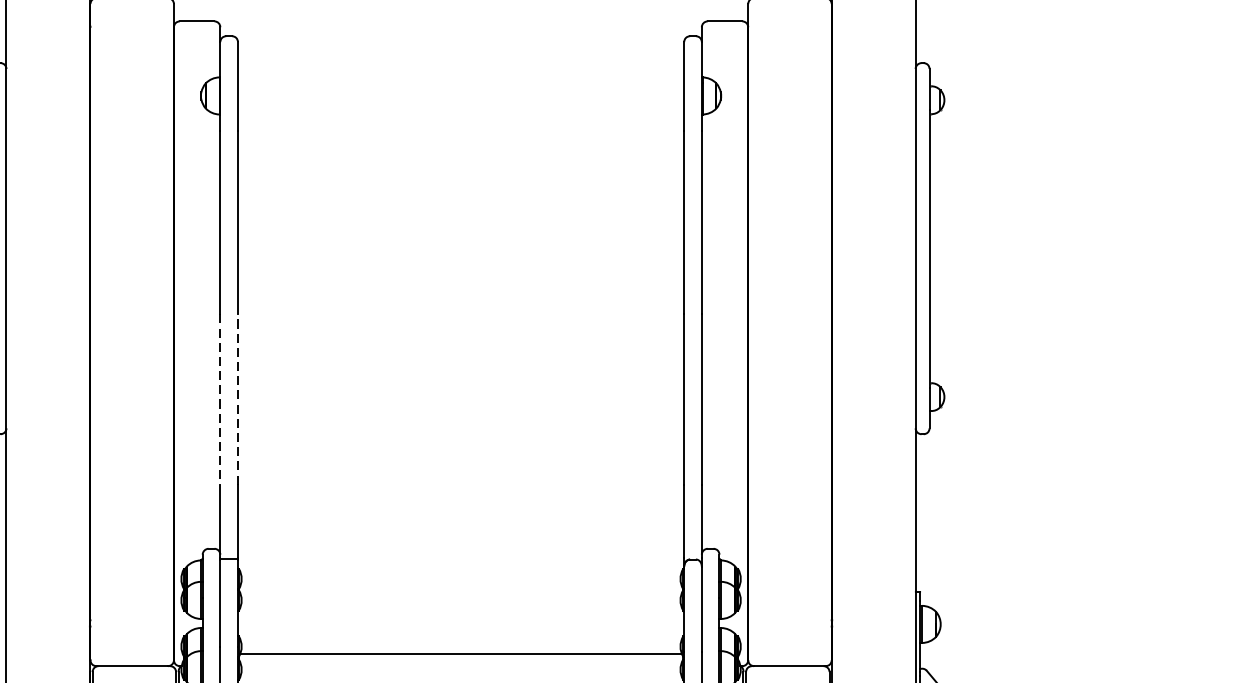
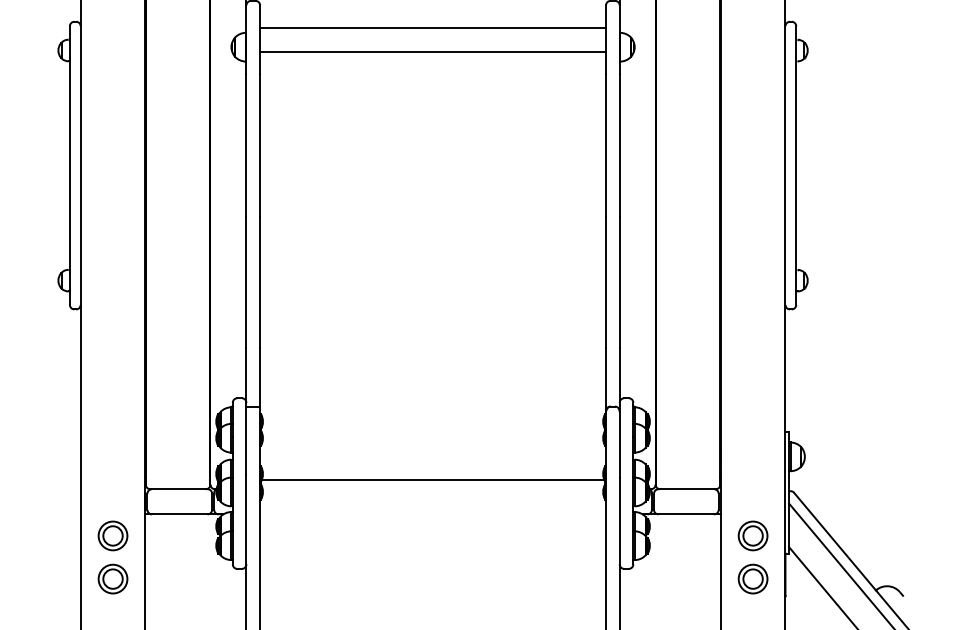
line: (461, 71) -> (433, 28), added
line: (461, 102) -> (433, 52), added
line: (220, 399) -> (246, 282), dashed -> solid
line: (238, 399) -> (260, 282), dashed -> solid

